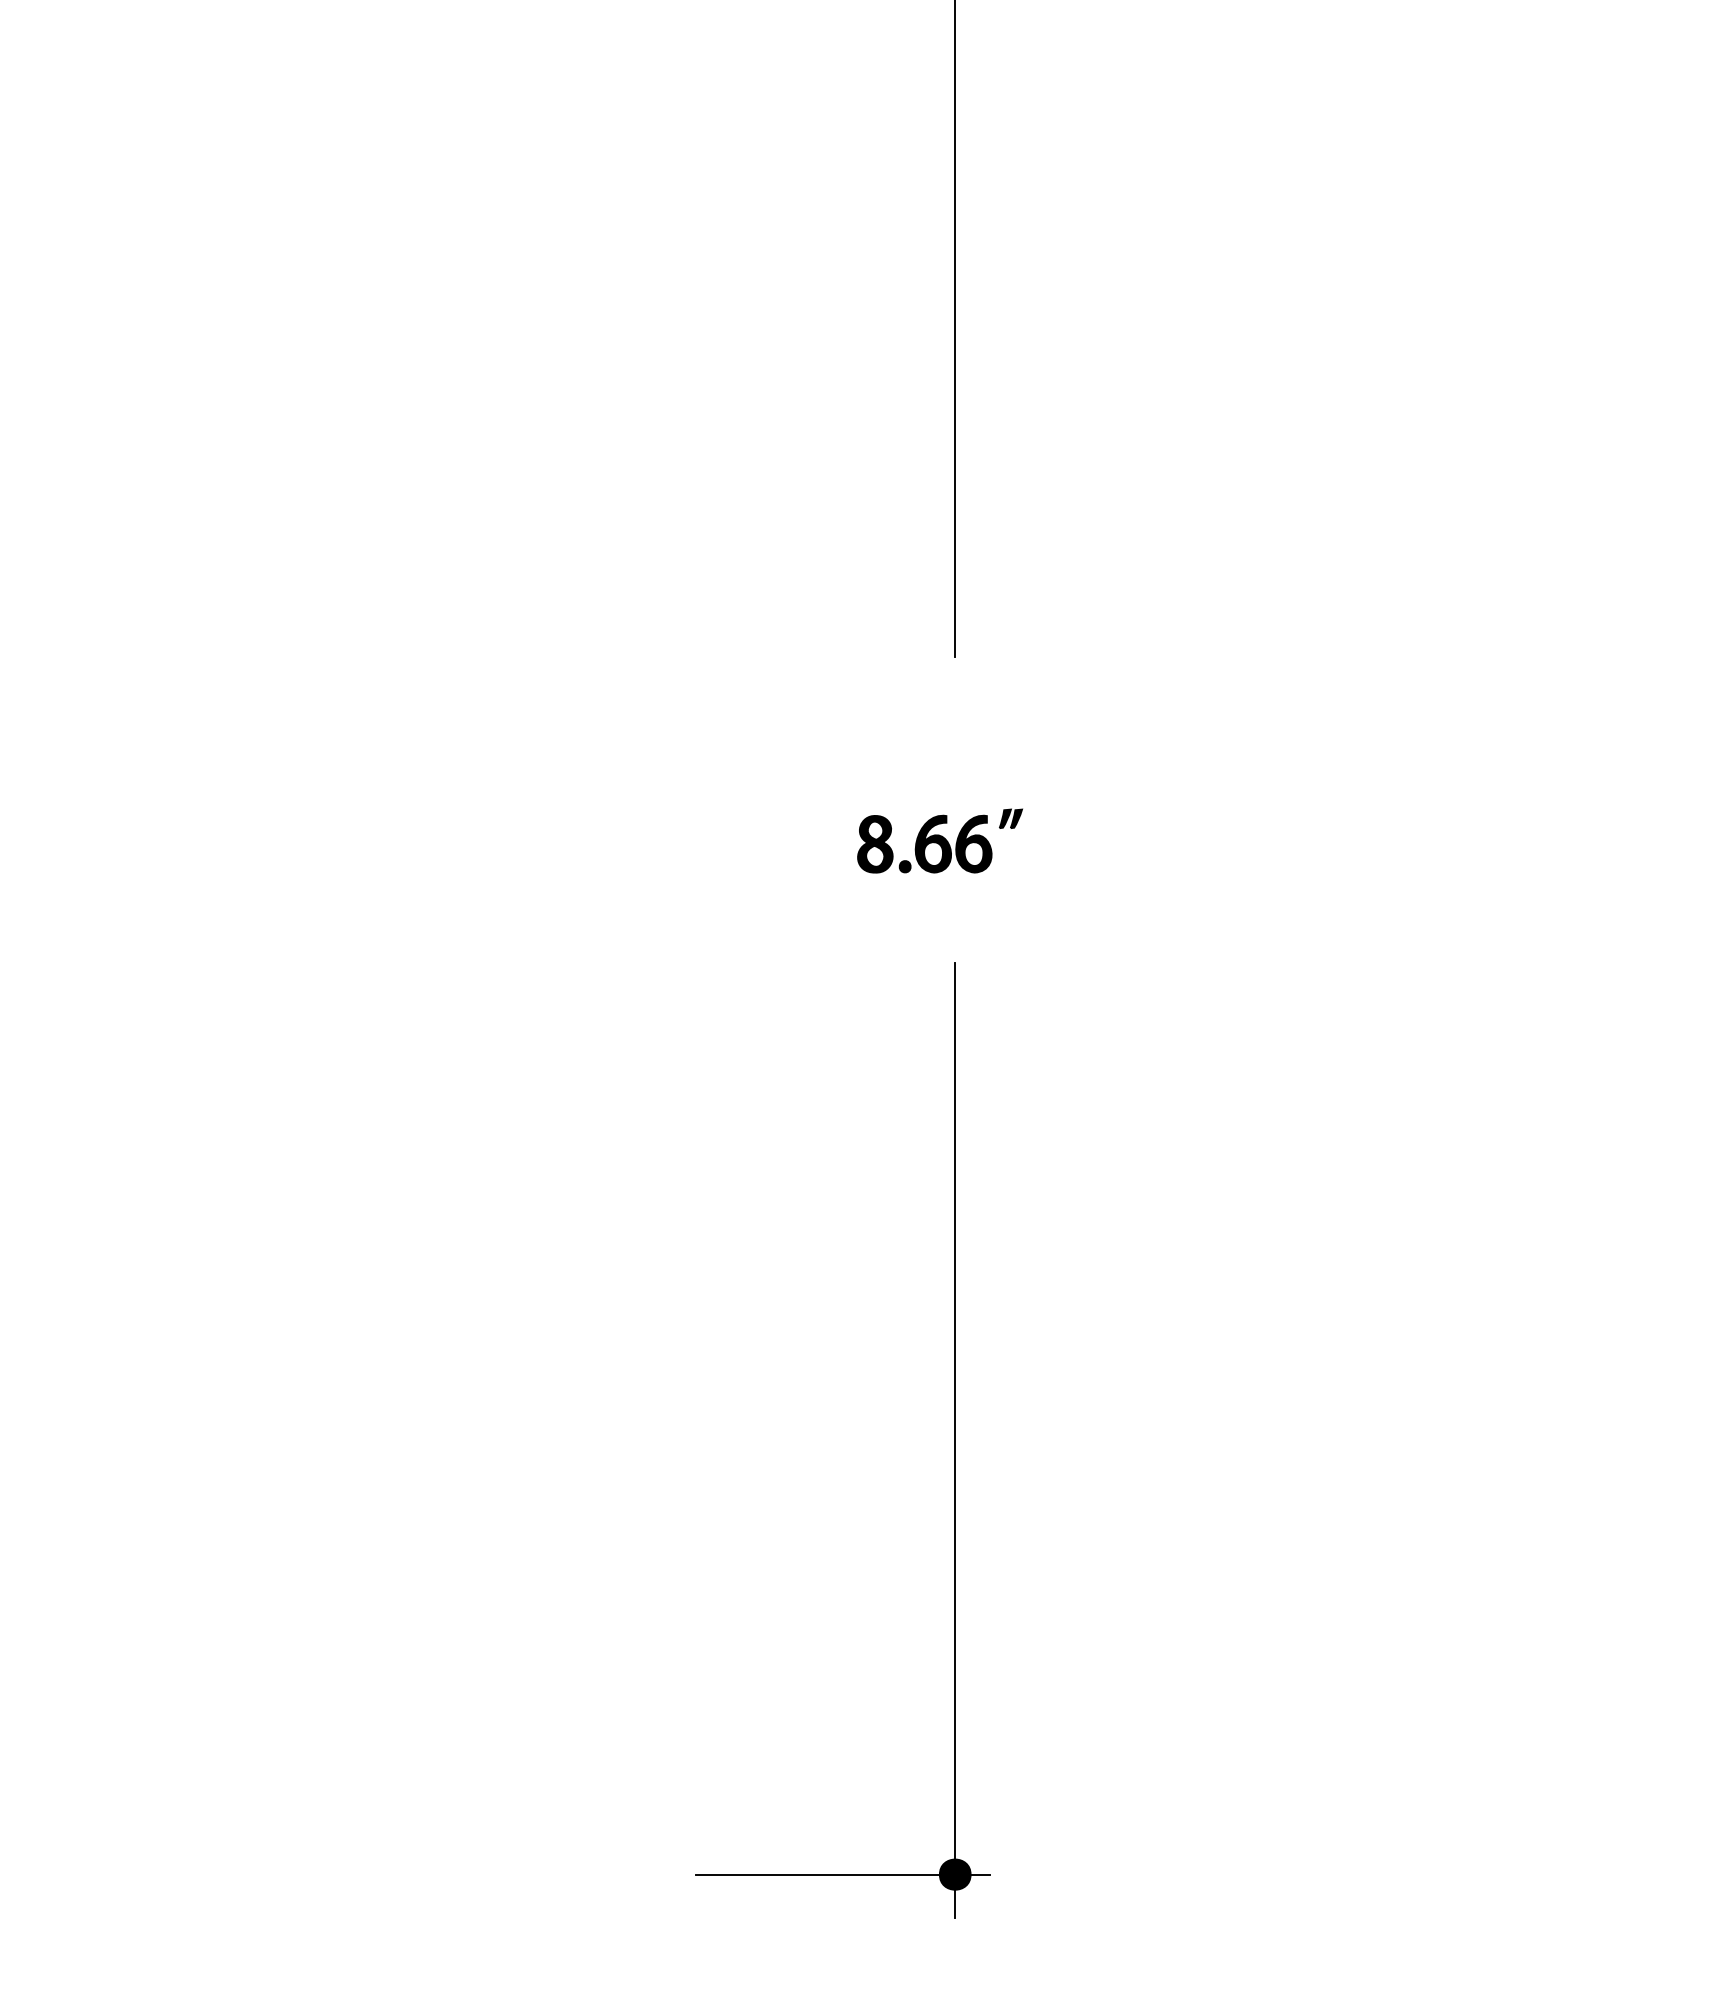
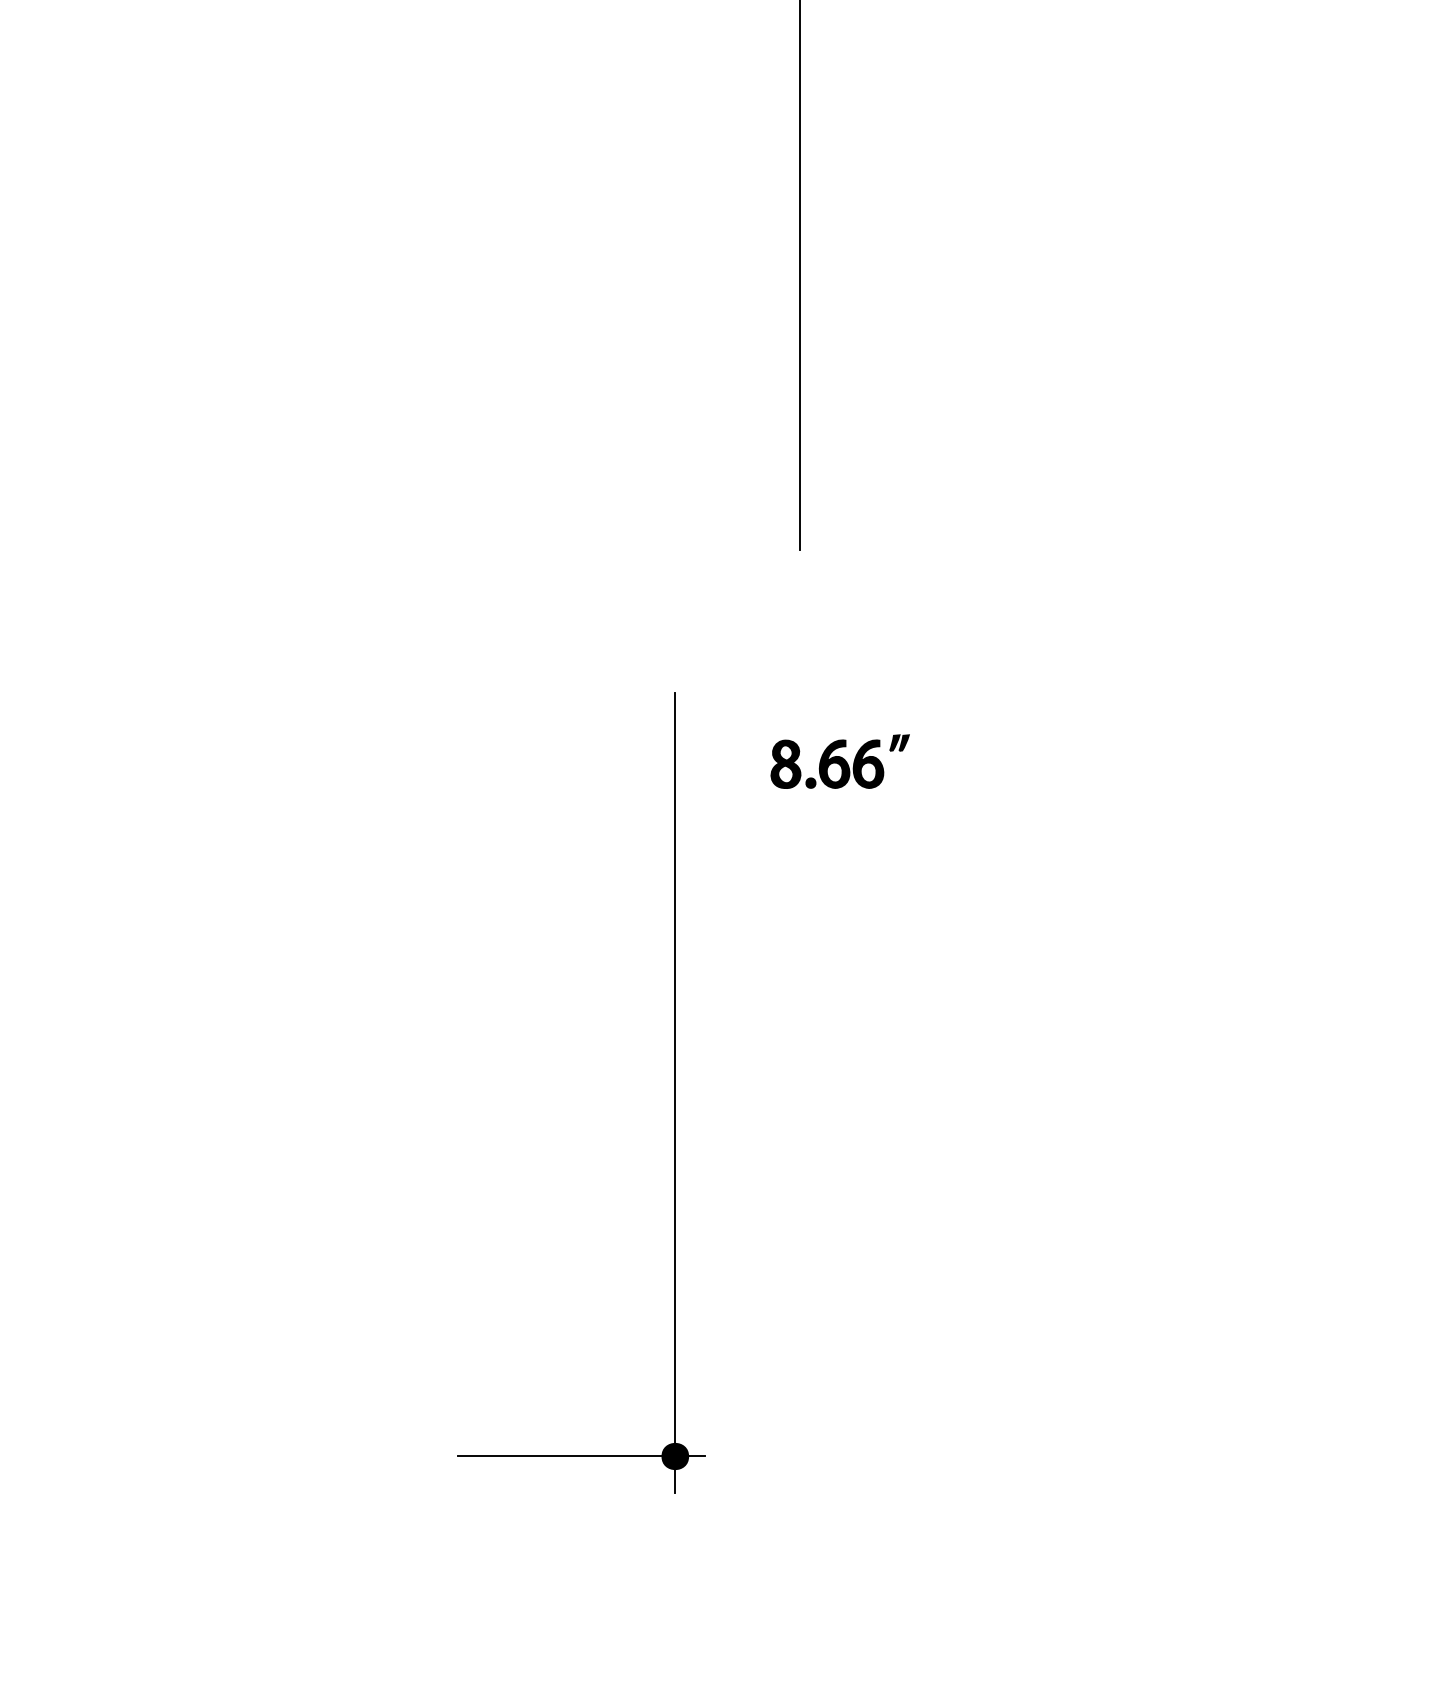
part: (940, 840) -> (840, 761), moved
part: (954, 1440) -> (674, 1092), moved

